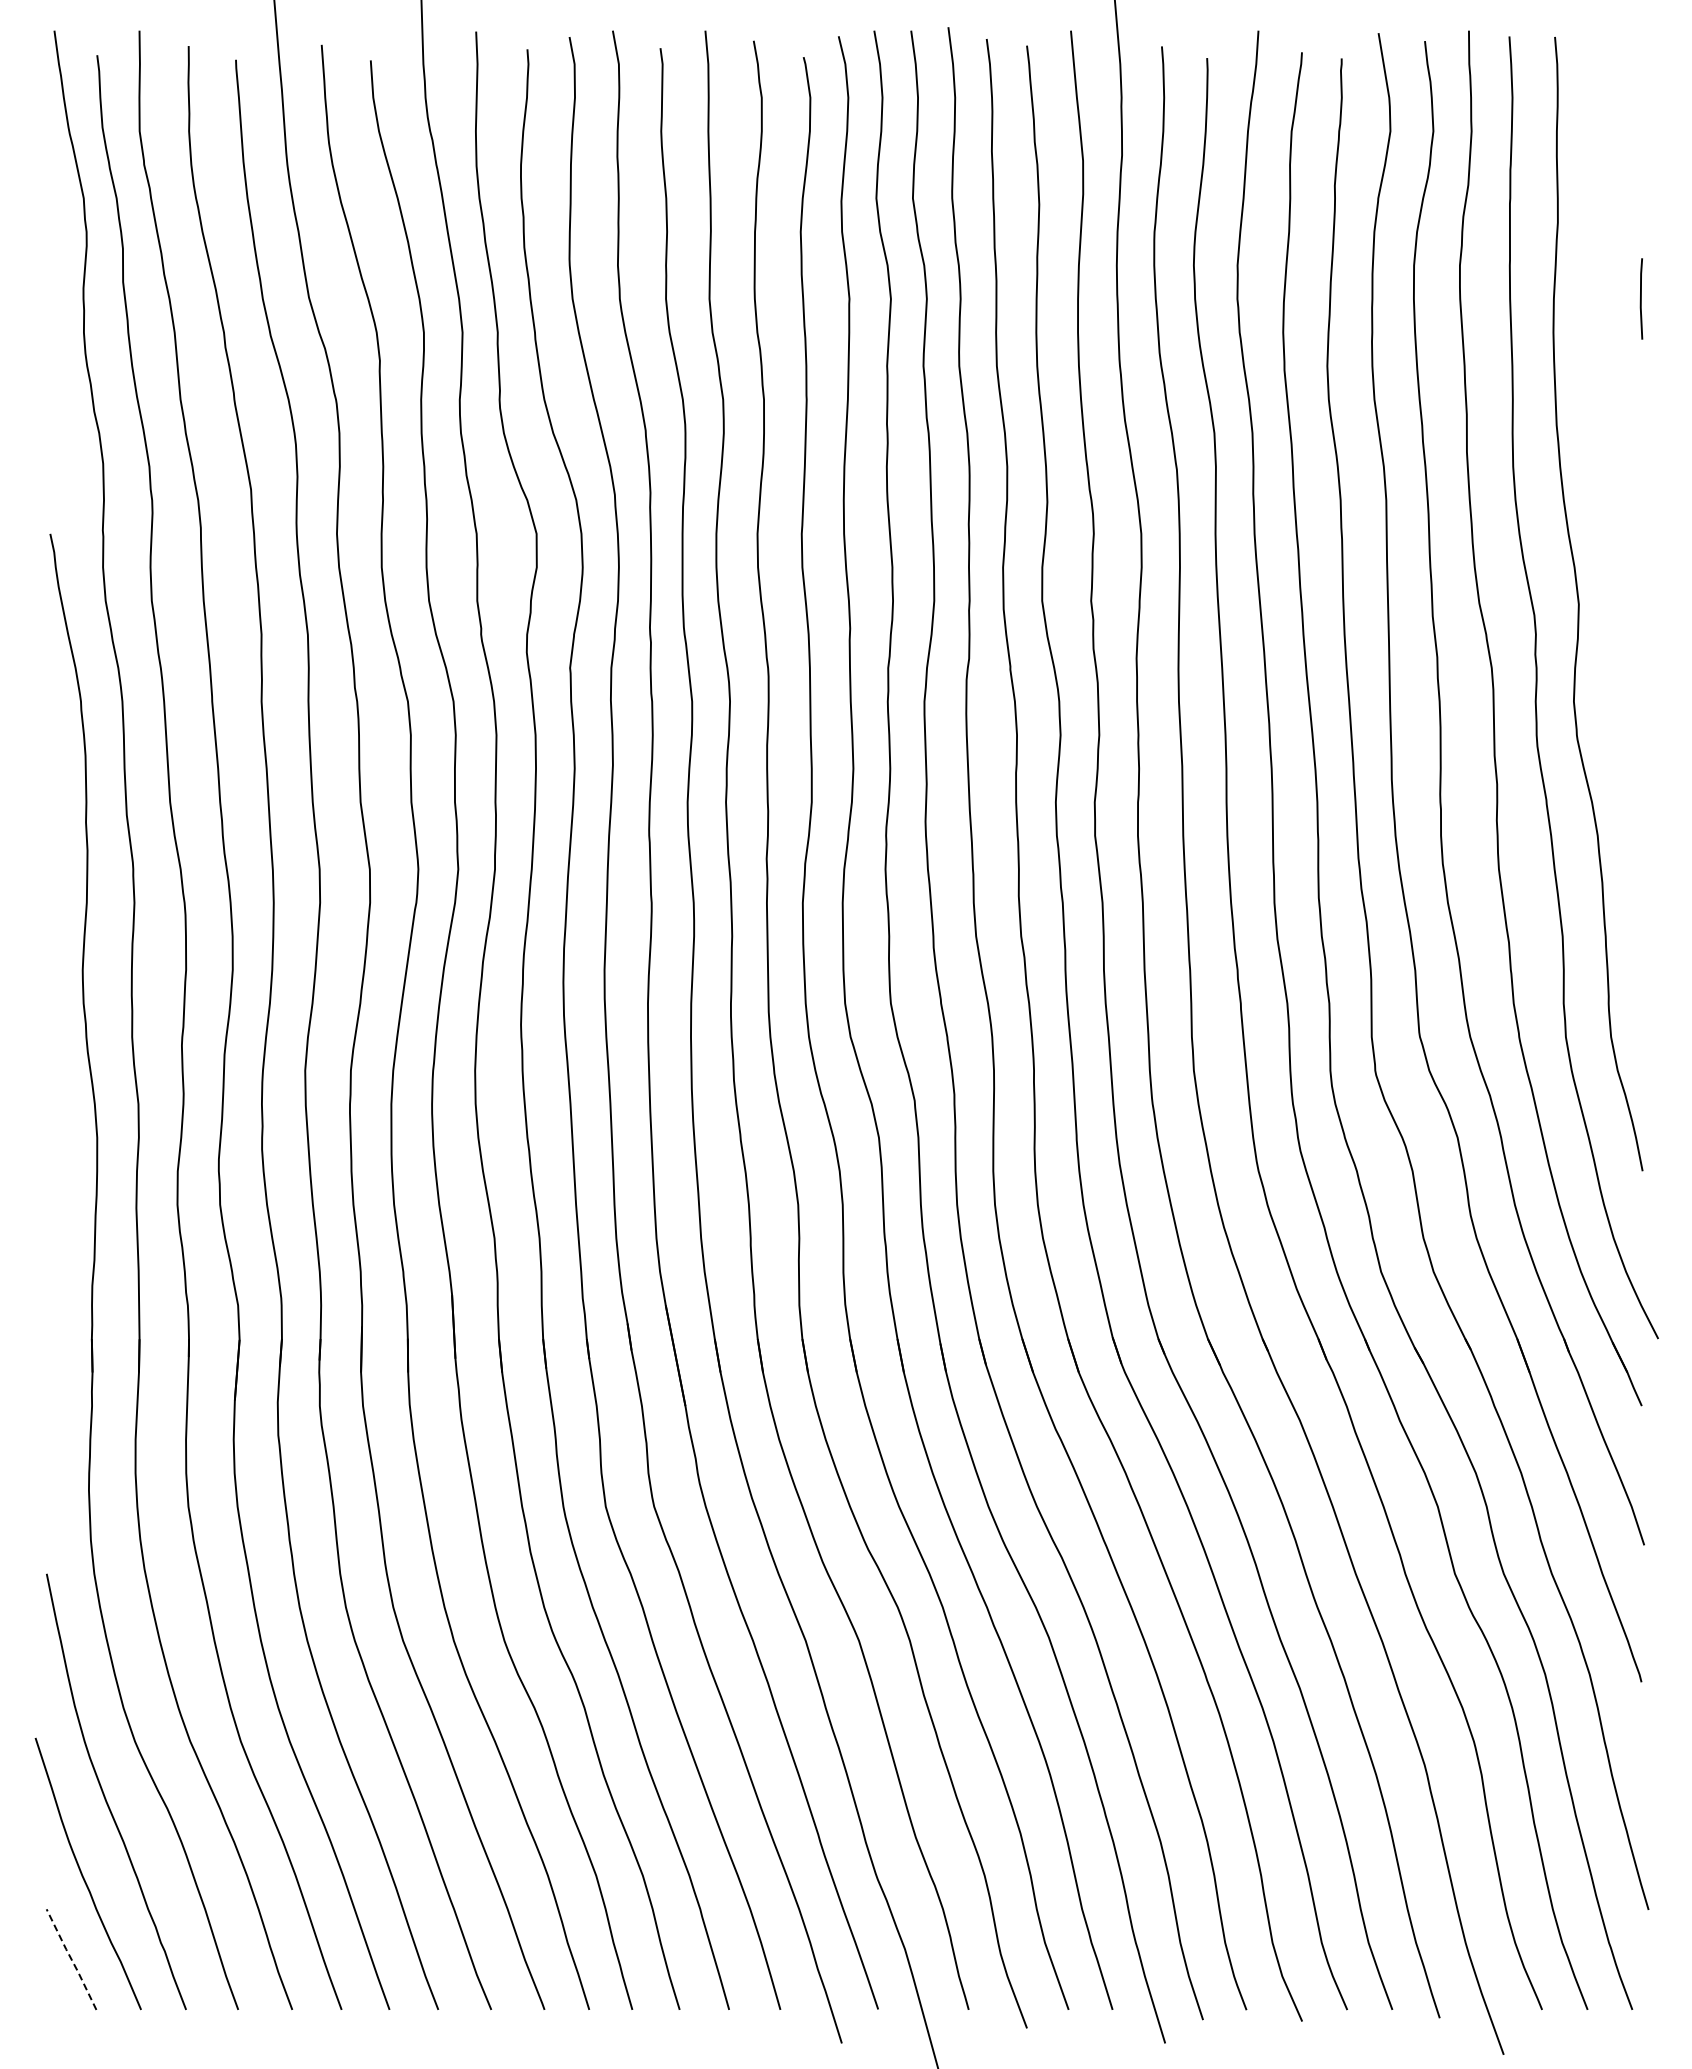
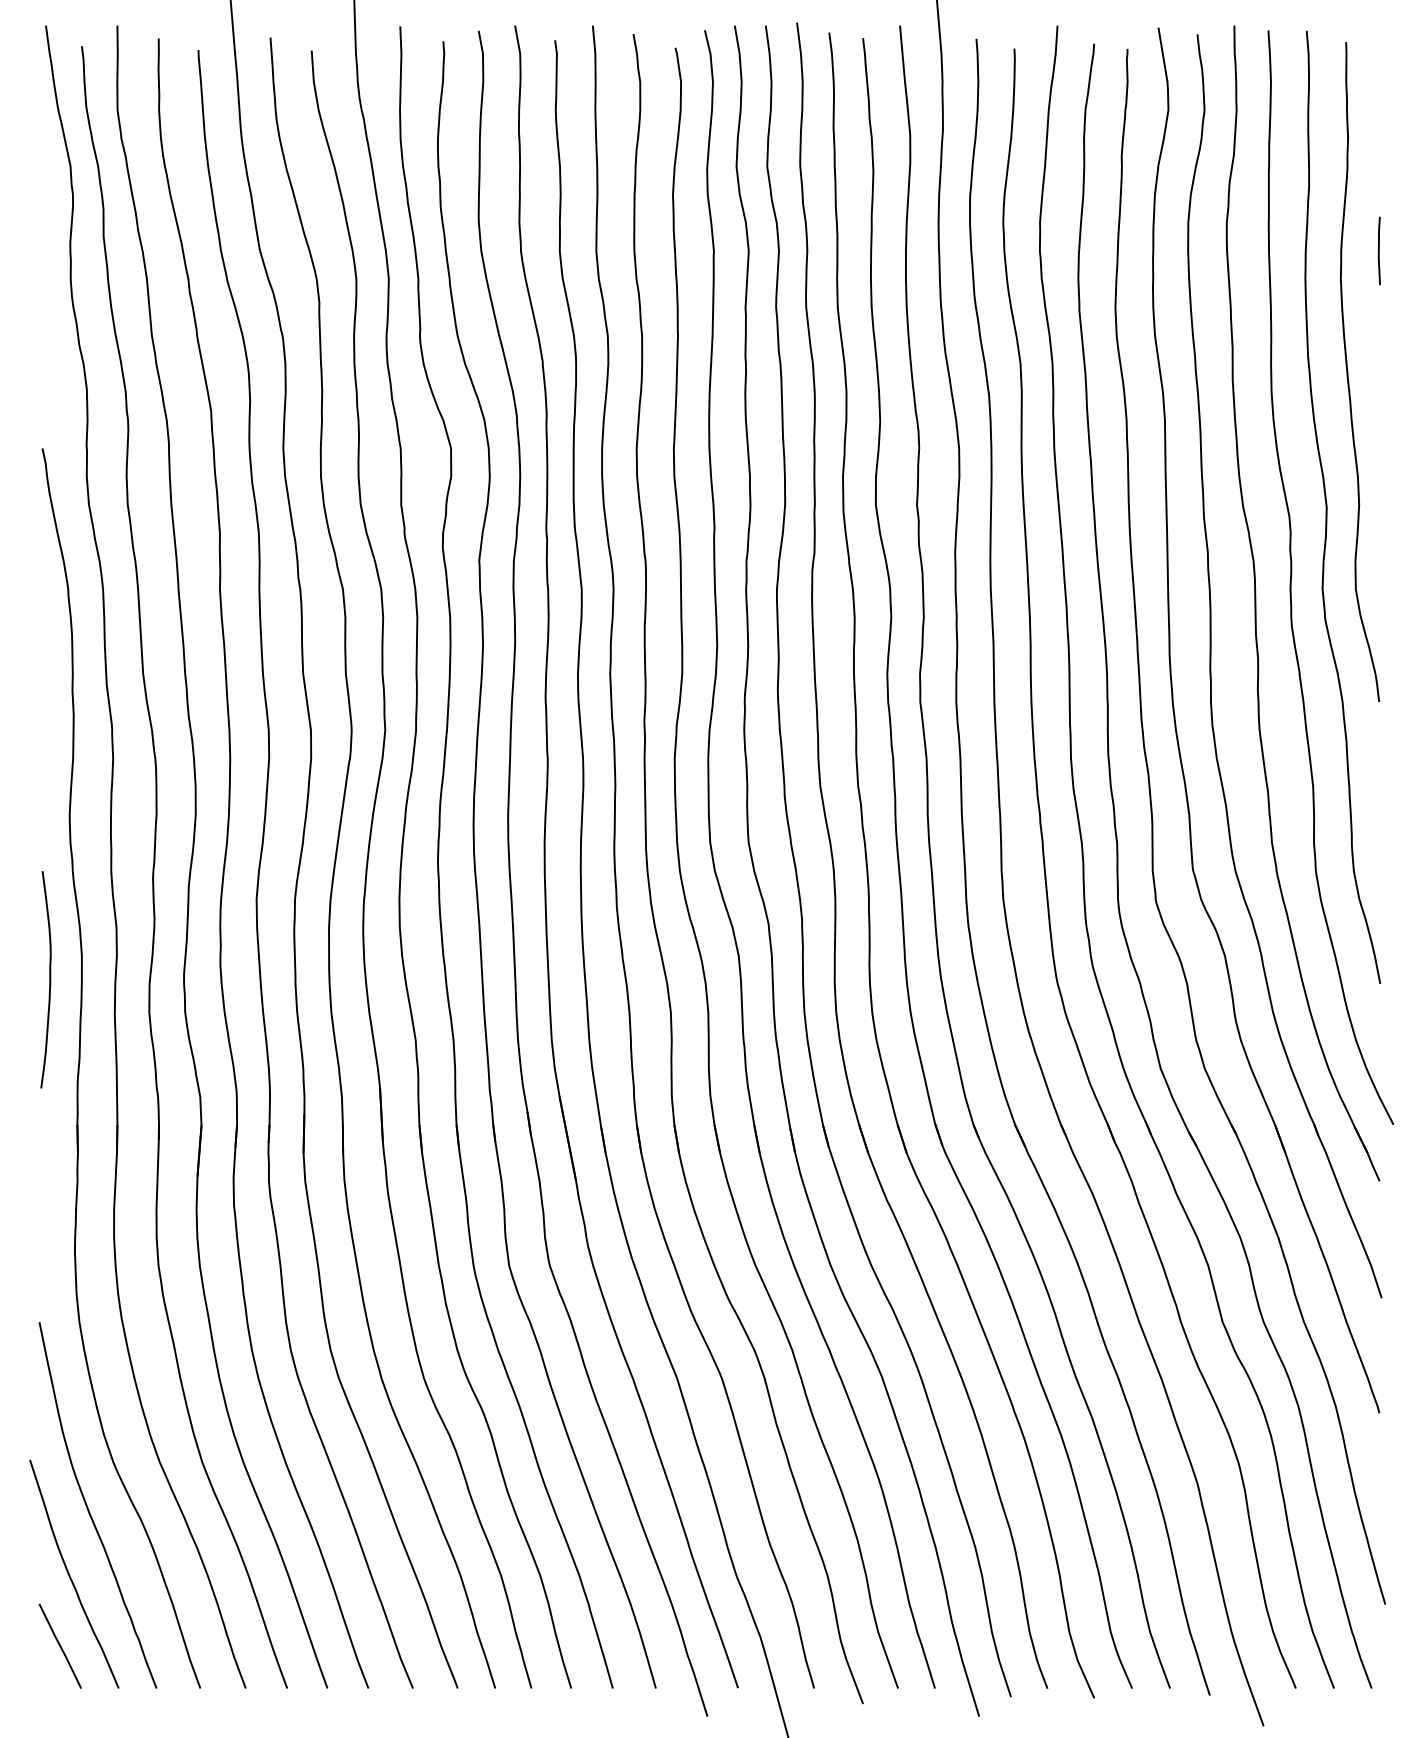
curve: (1604, 442) -> (1348, 371), added
curve: (58, 1166) -> (49, 979), added
line: (71, 1959) -> (60, 1646), dashed -> solid

